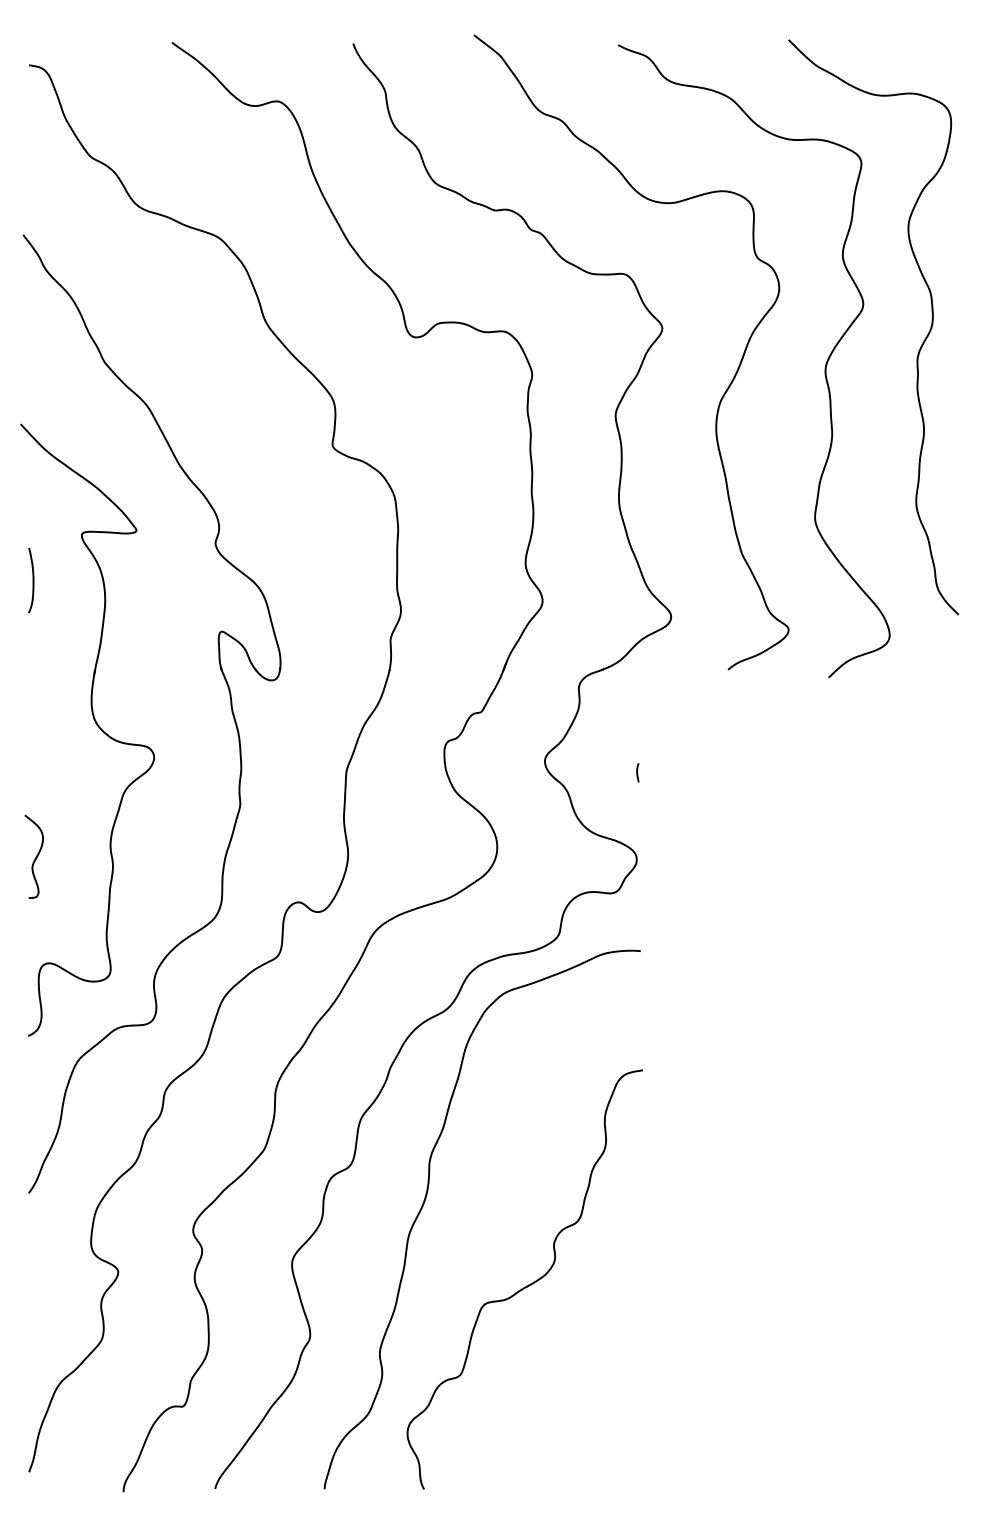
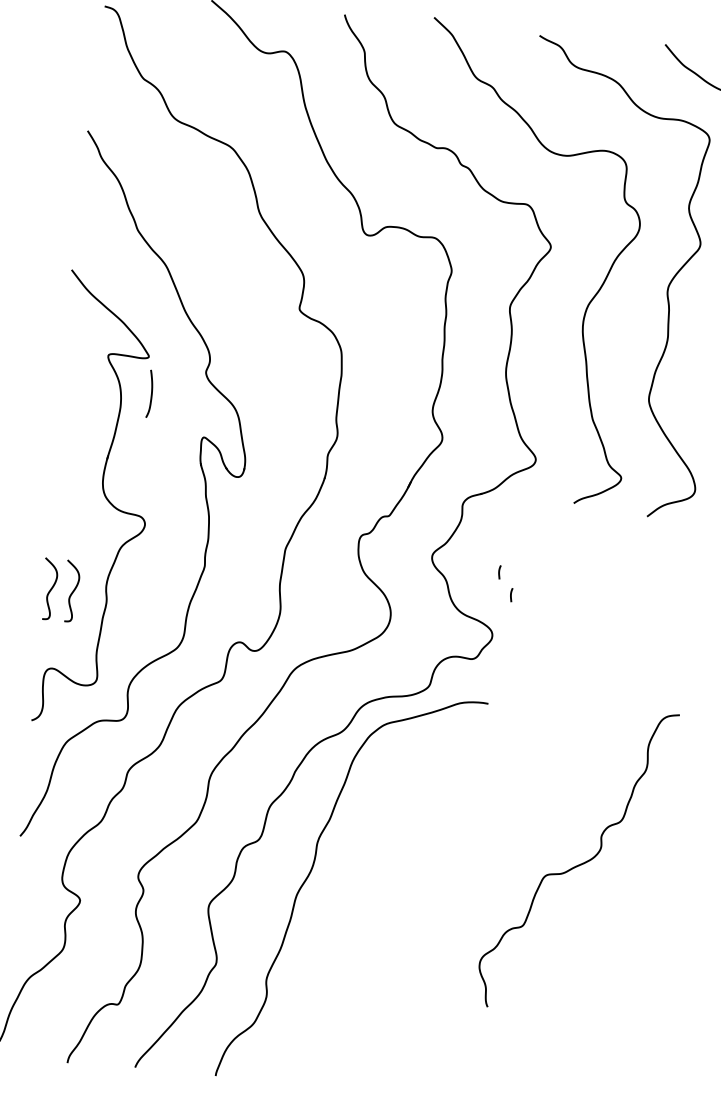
curve: (32, 580) -> (151, 394), moved
line: (656, 801) -> (511, 594), added
curve: (65, 857) -> (72, 591), added
curve: (526, 1285) -> (578, 864), moved

